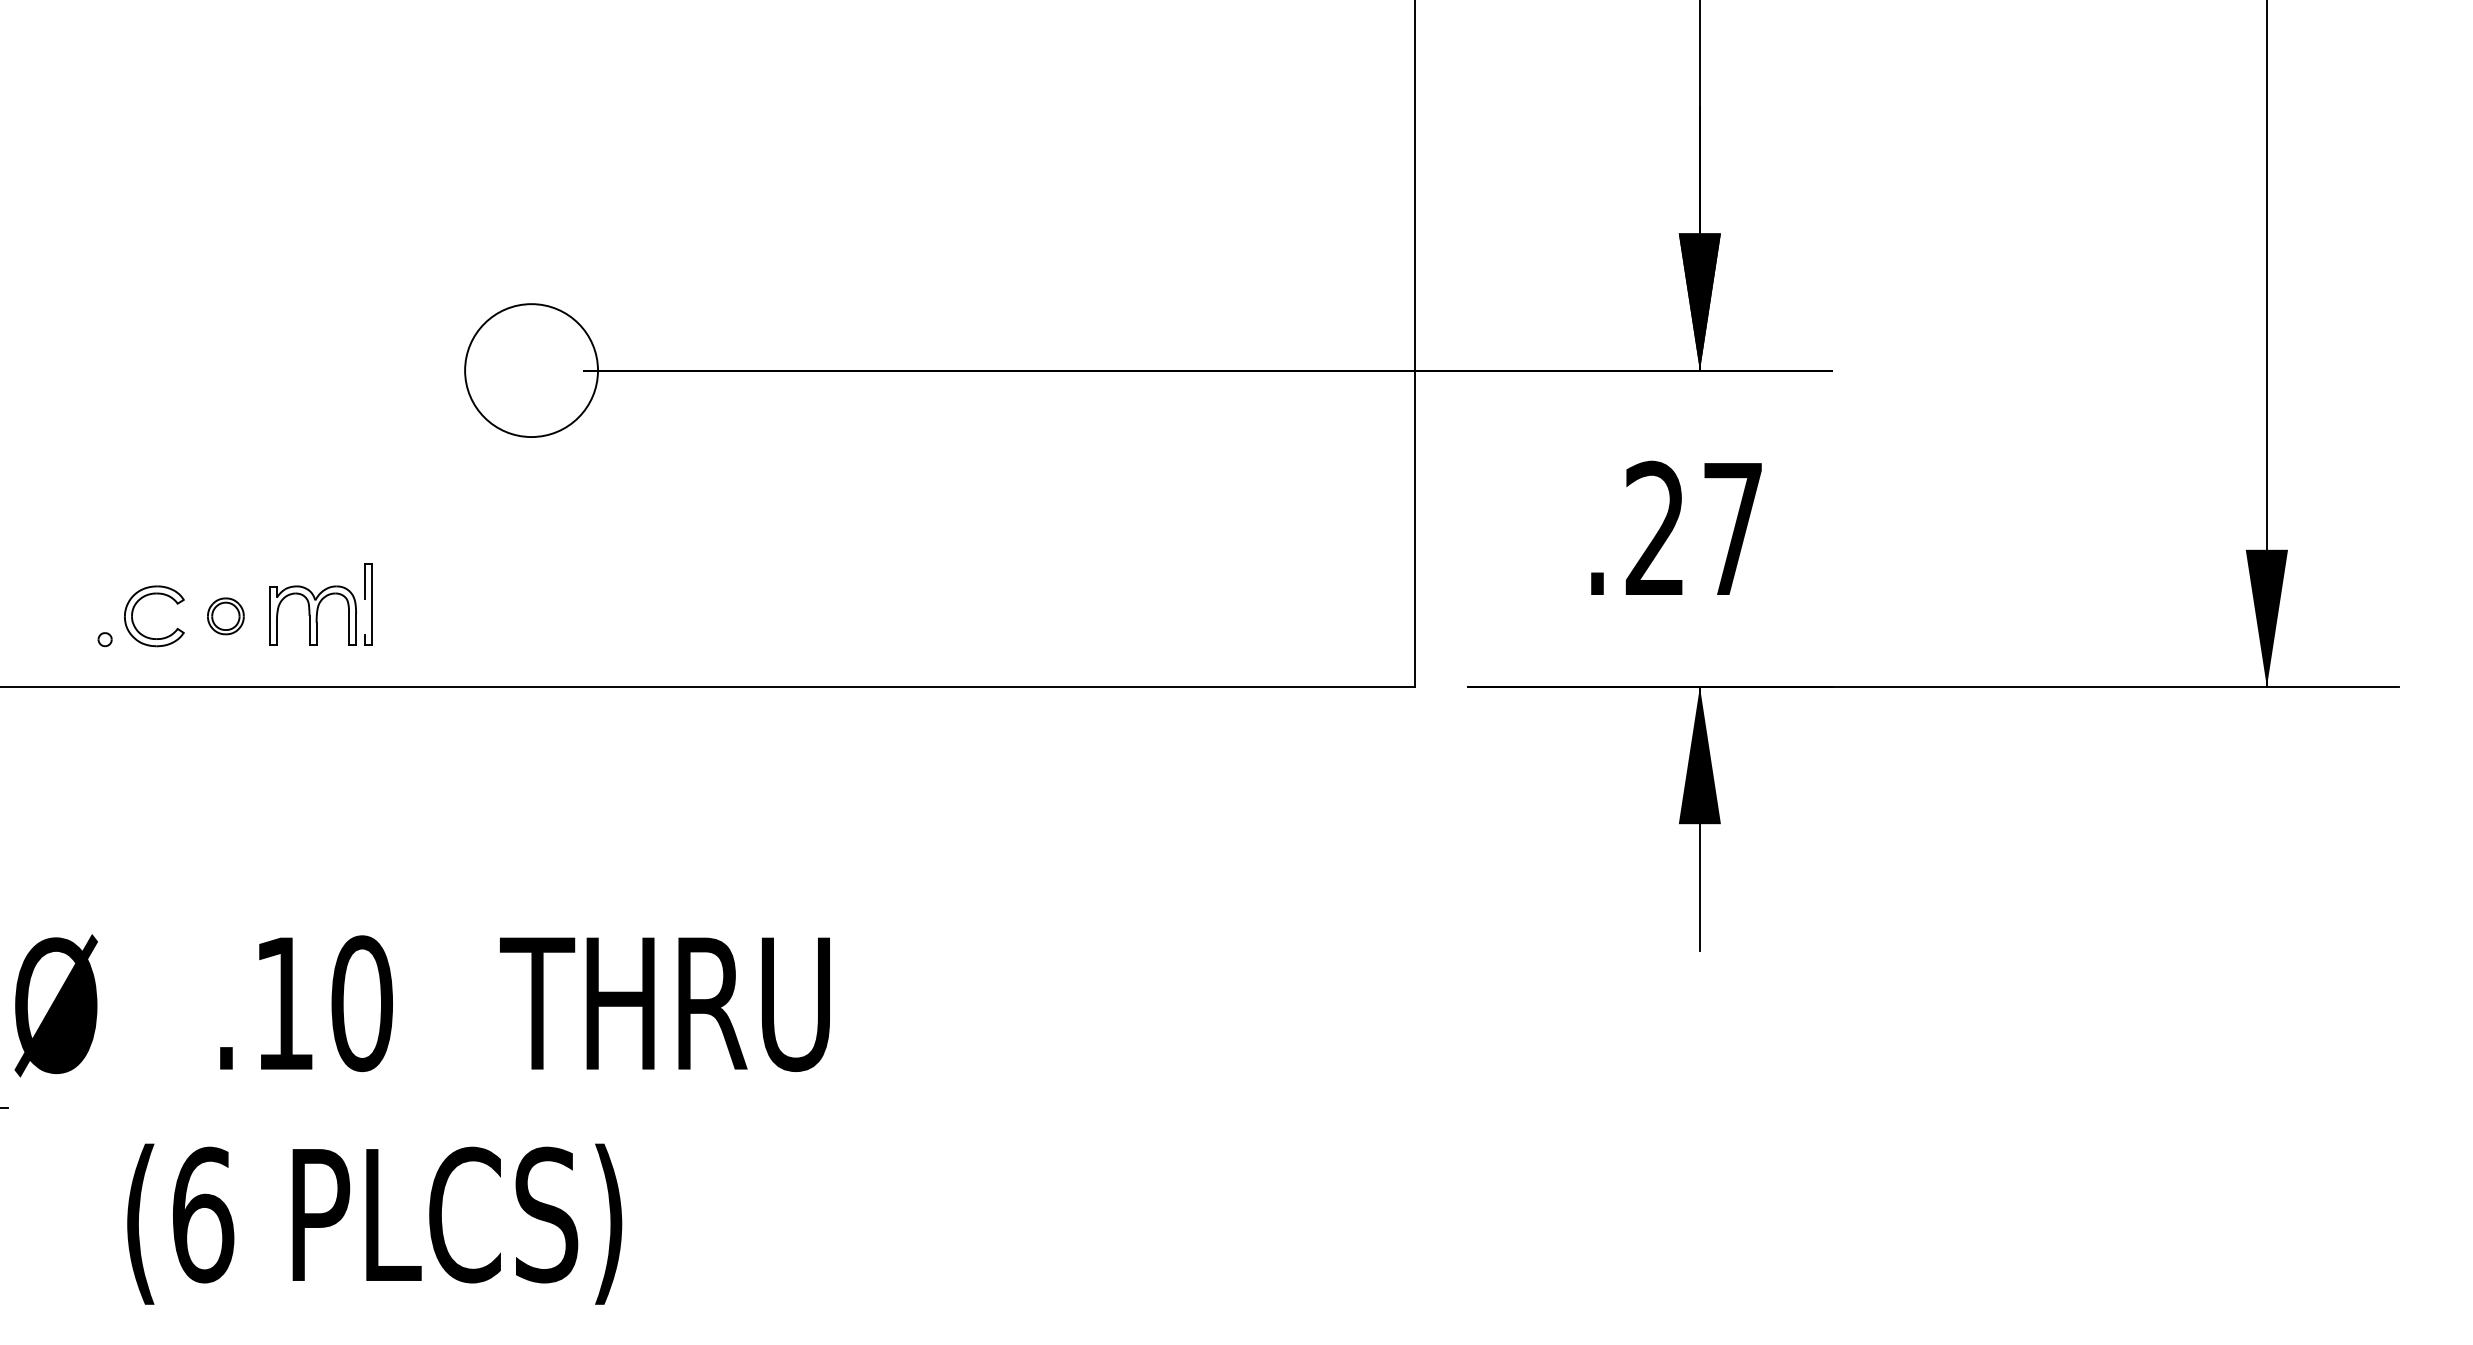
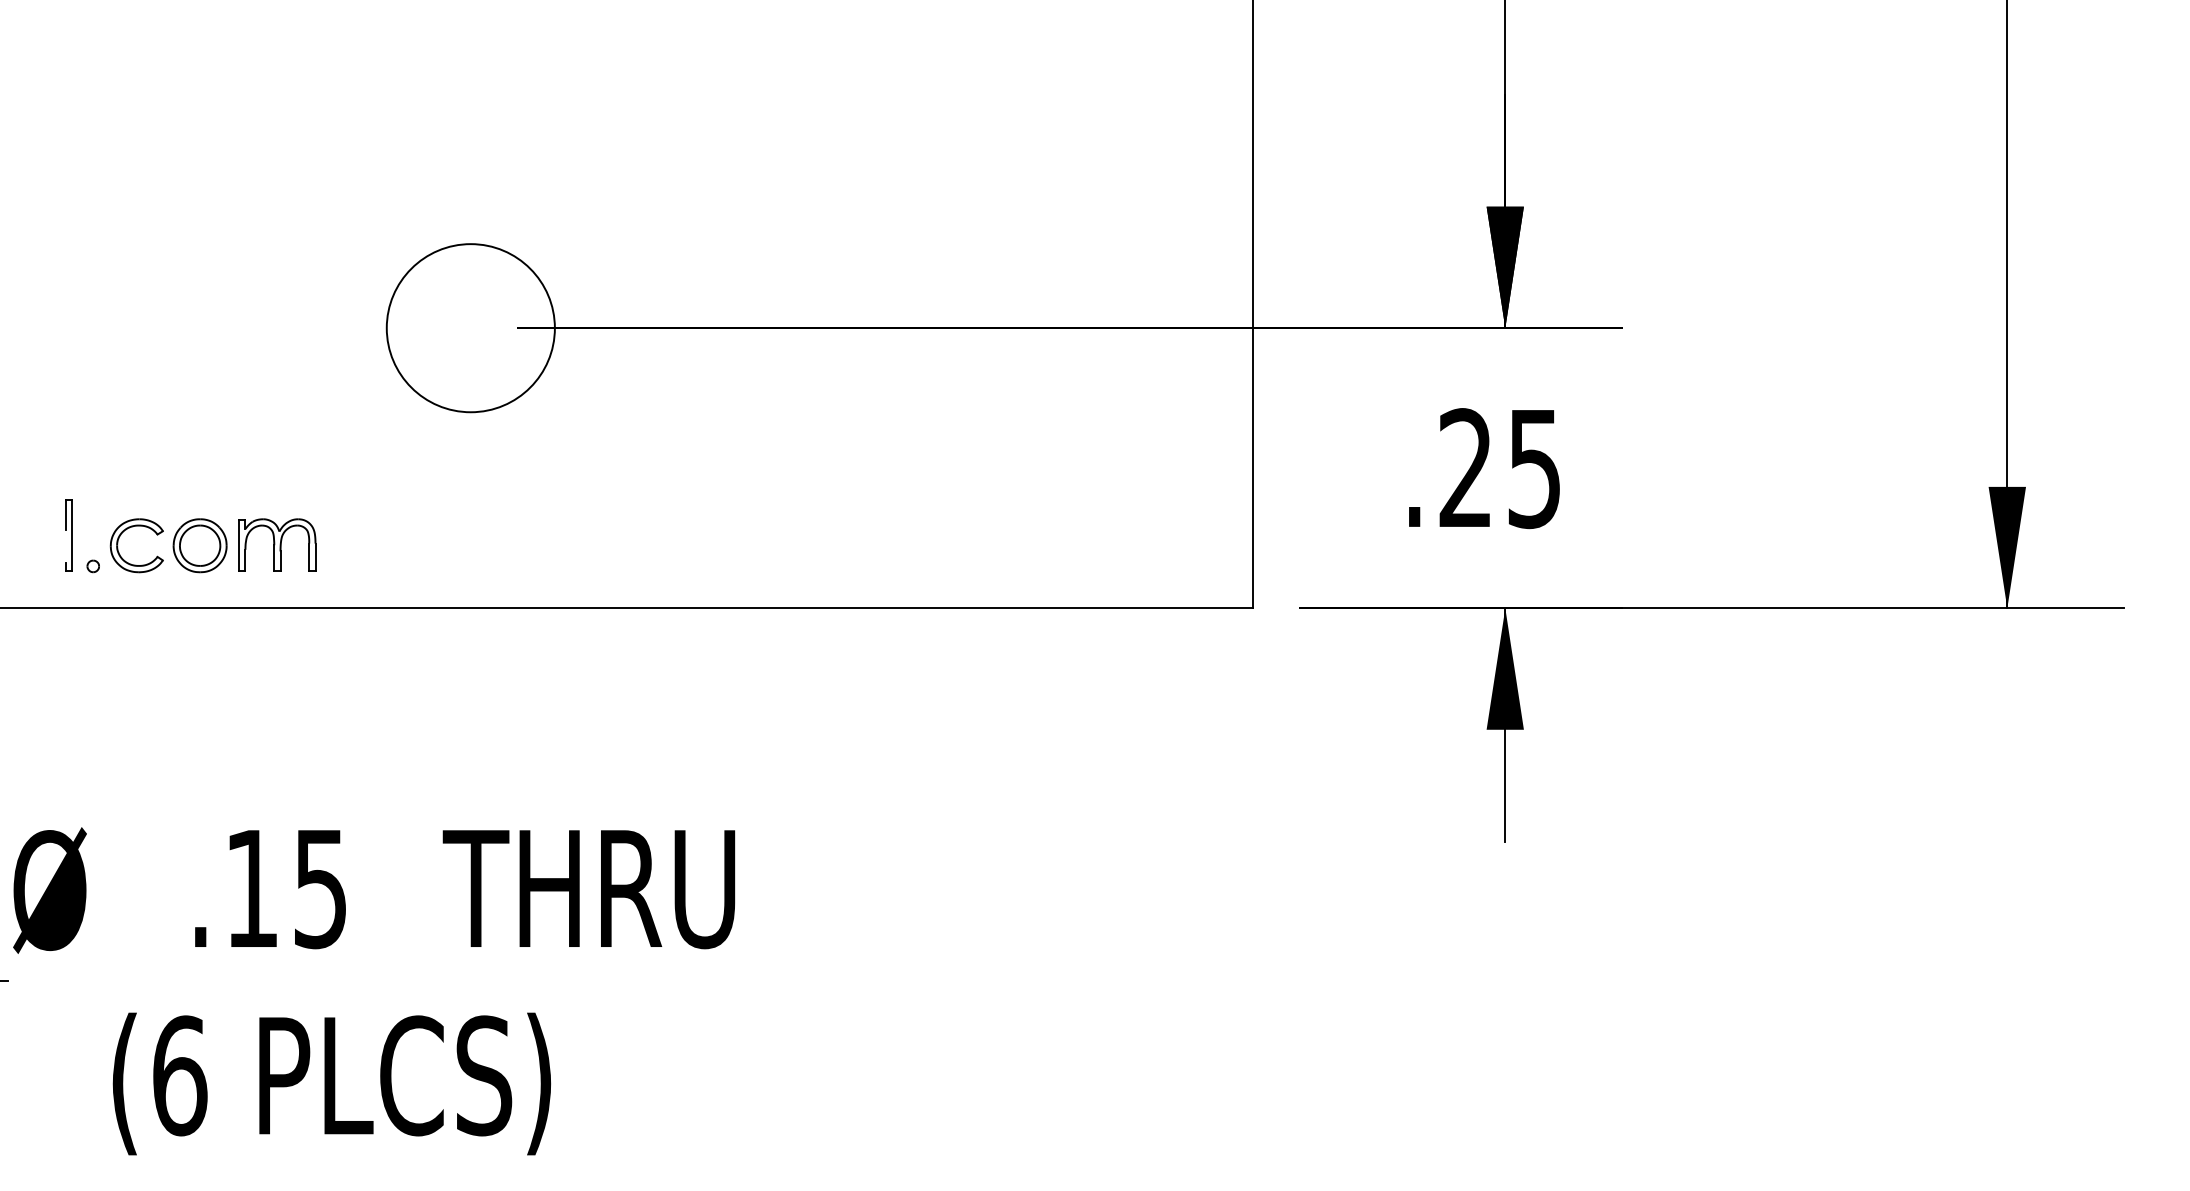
circle: (531, 370) -> (470, 328), size x1.43
text: (1732, 530) -> (1534, 469), .27 -> .25
part: (368, 604) -> (68, 535), moved
part: (225, 616) -> (199, 545), size x1.67
text: (361, 1003) -> (320, 888), .10 -> .15

